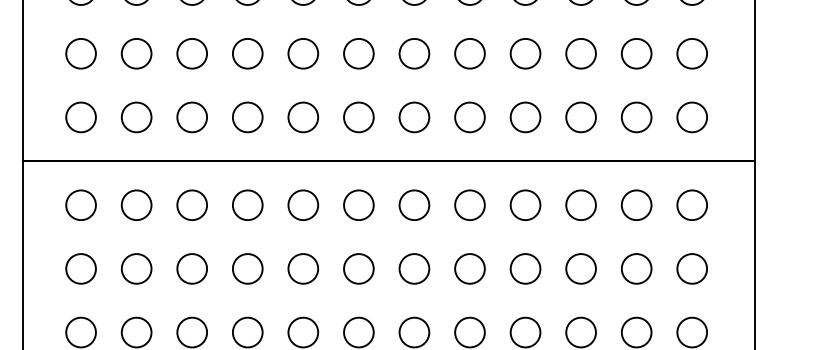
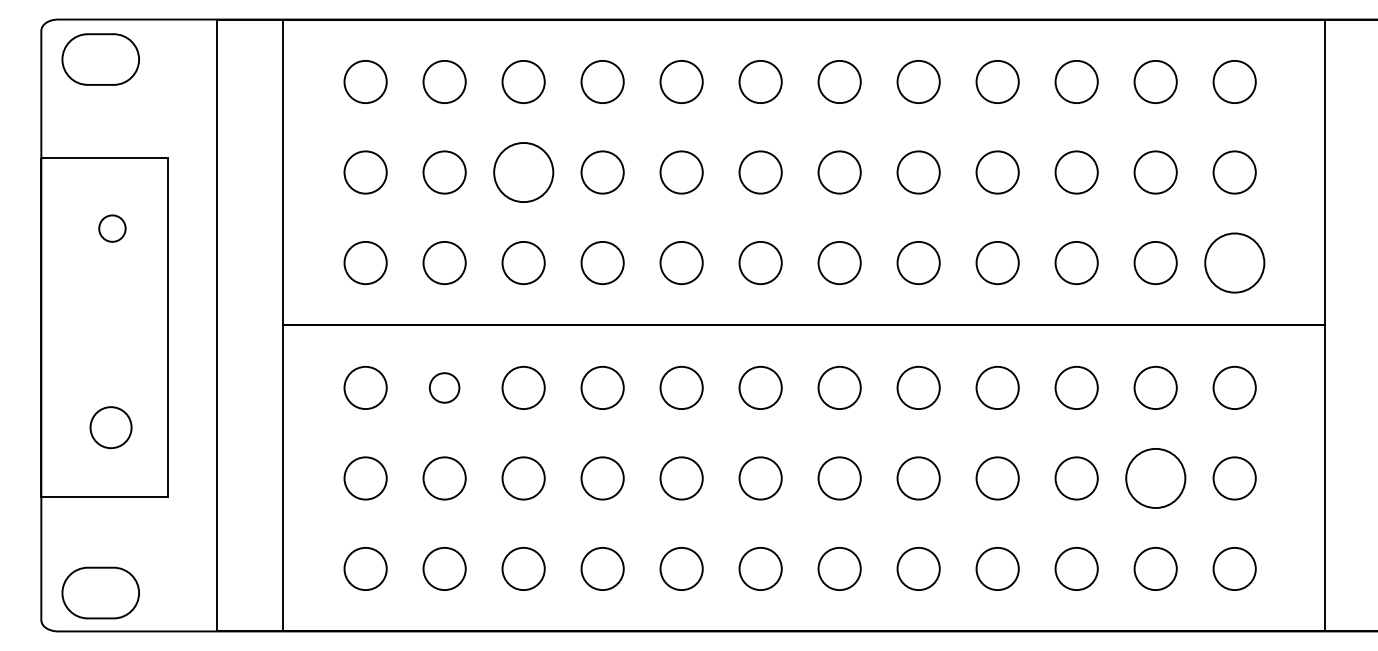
part: (192, 53) -> (523, 172), size x1.4
part: (692, 117) -> (1234, 262), size x1.4
part: (136, 204) -> (444, 387), size x0.7
part: (636, 268) -> (1155, 478), size x1.4

